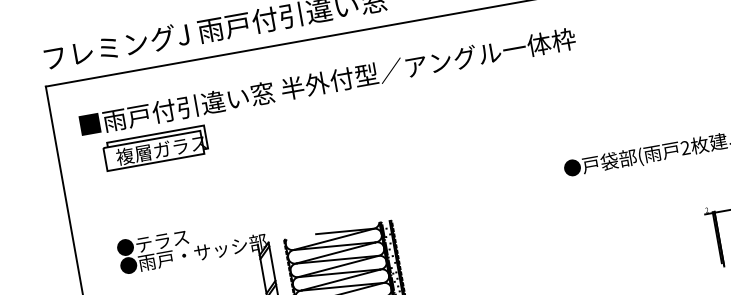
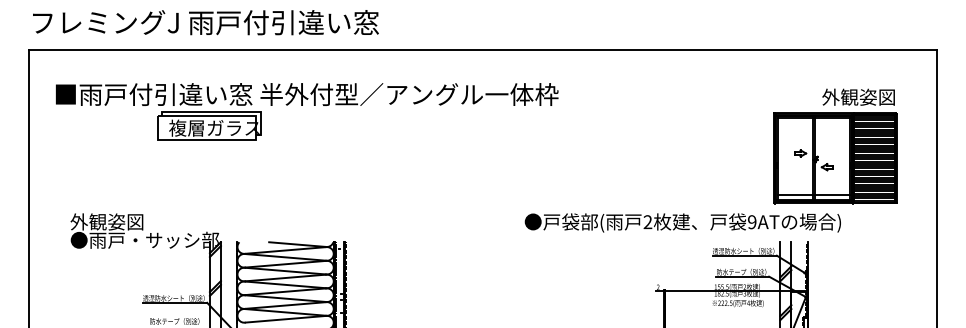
part: (155, 148) -> (209, 125), moved
text: (152, 242) -> (106, 221), ●テラス -> 外観姿図

